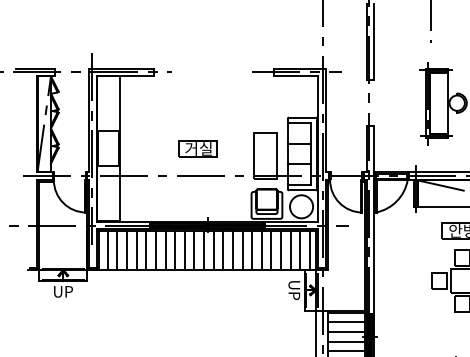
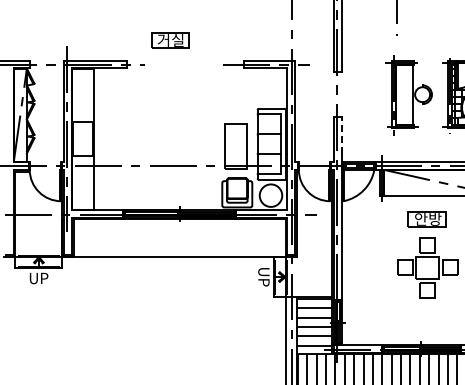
line: (373, 145) -> (341, 135), solid -> dashed
part: (198, 149) -> (170, 40), moved
hatch: (208, 249) -> (180, 237), removed

